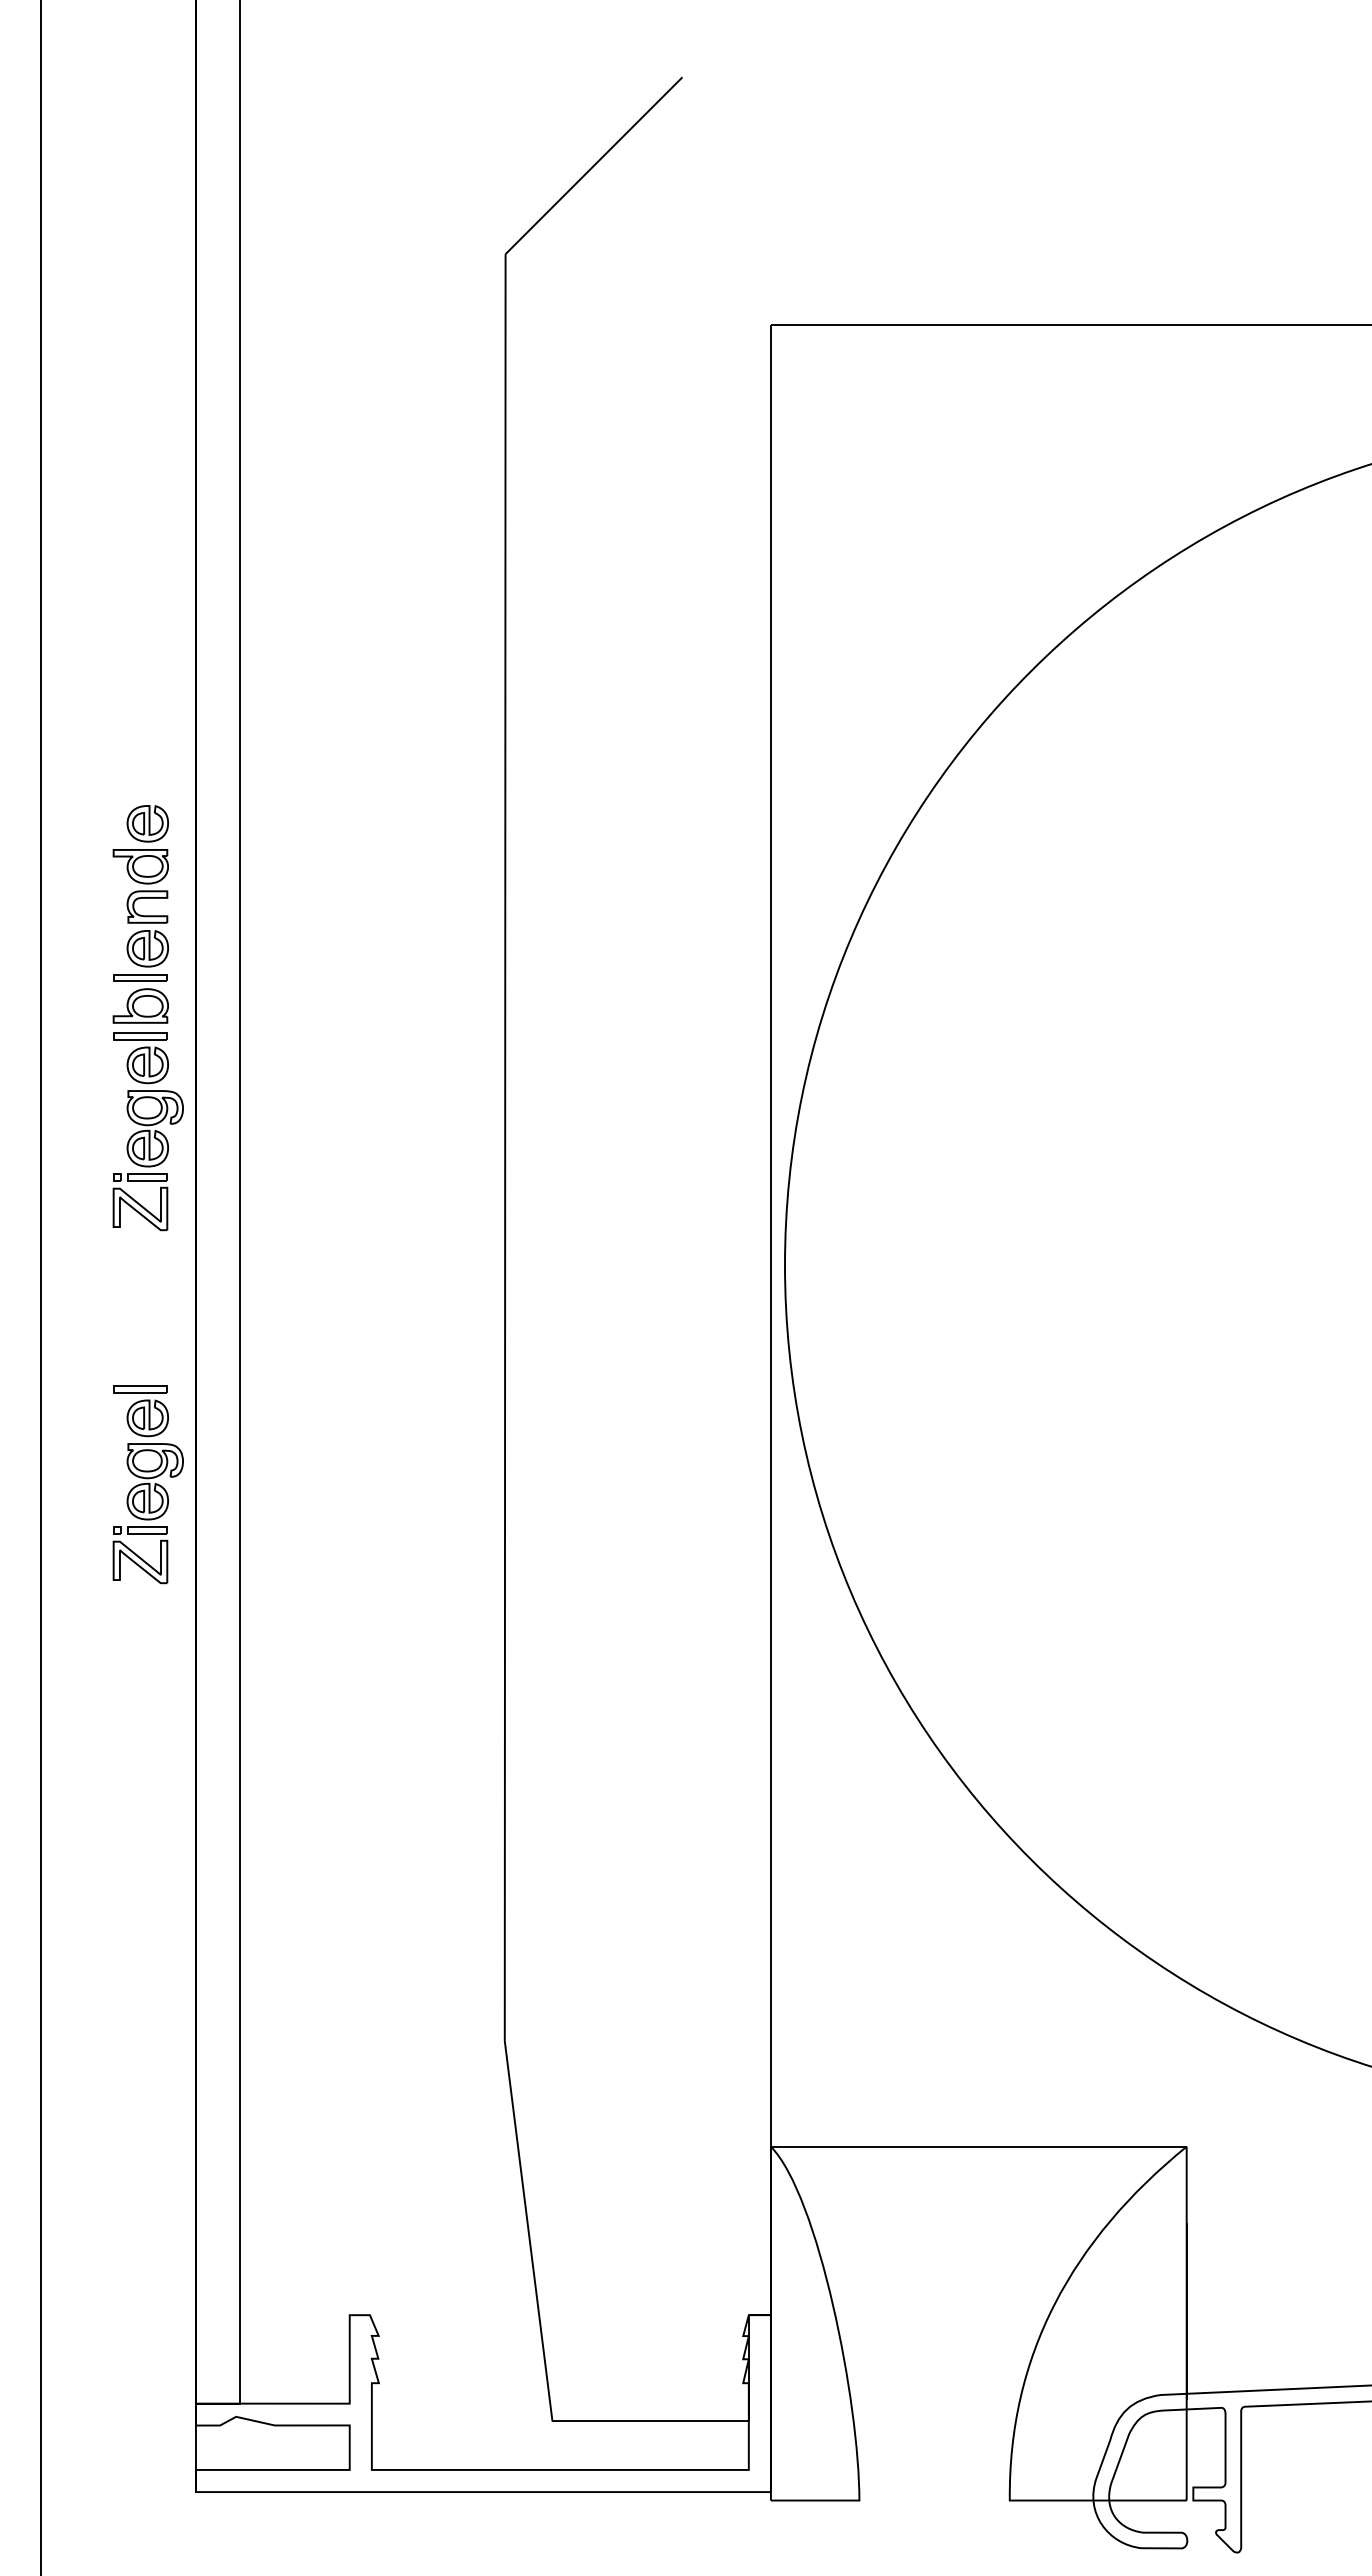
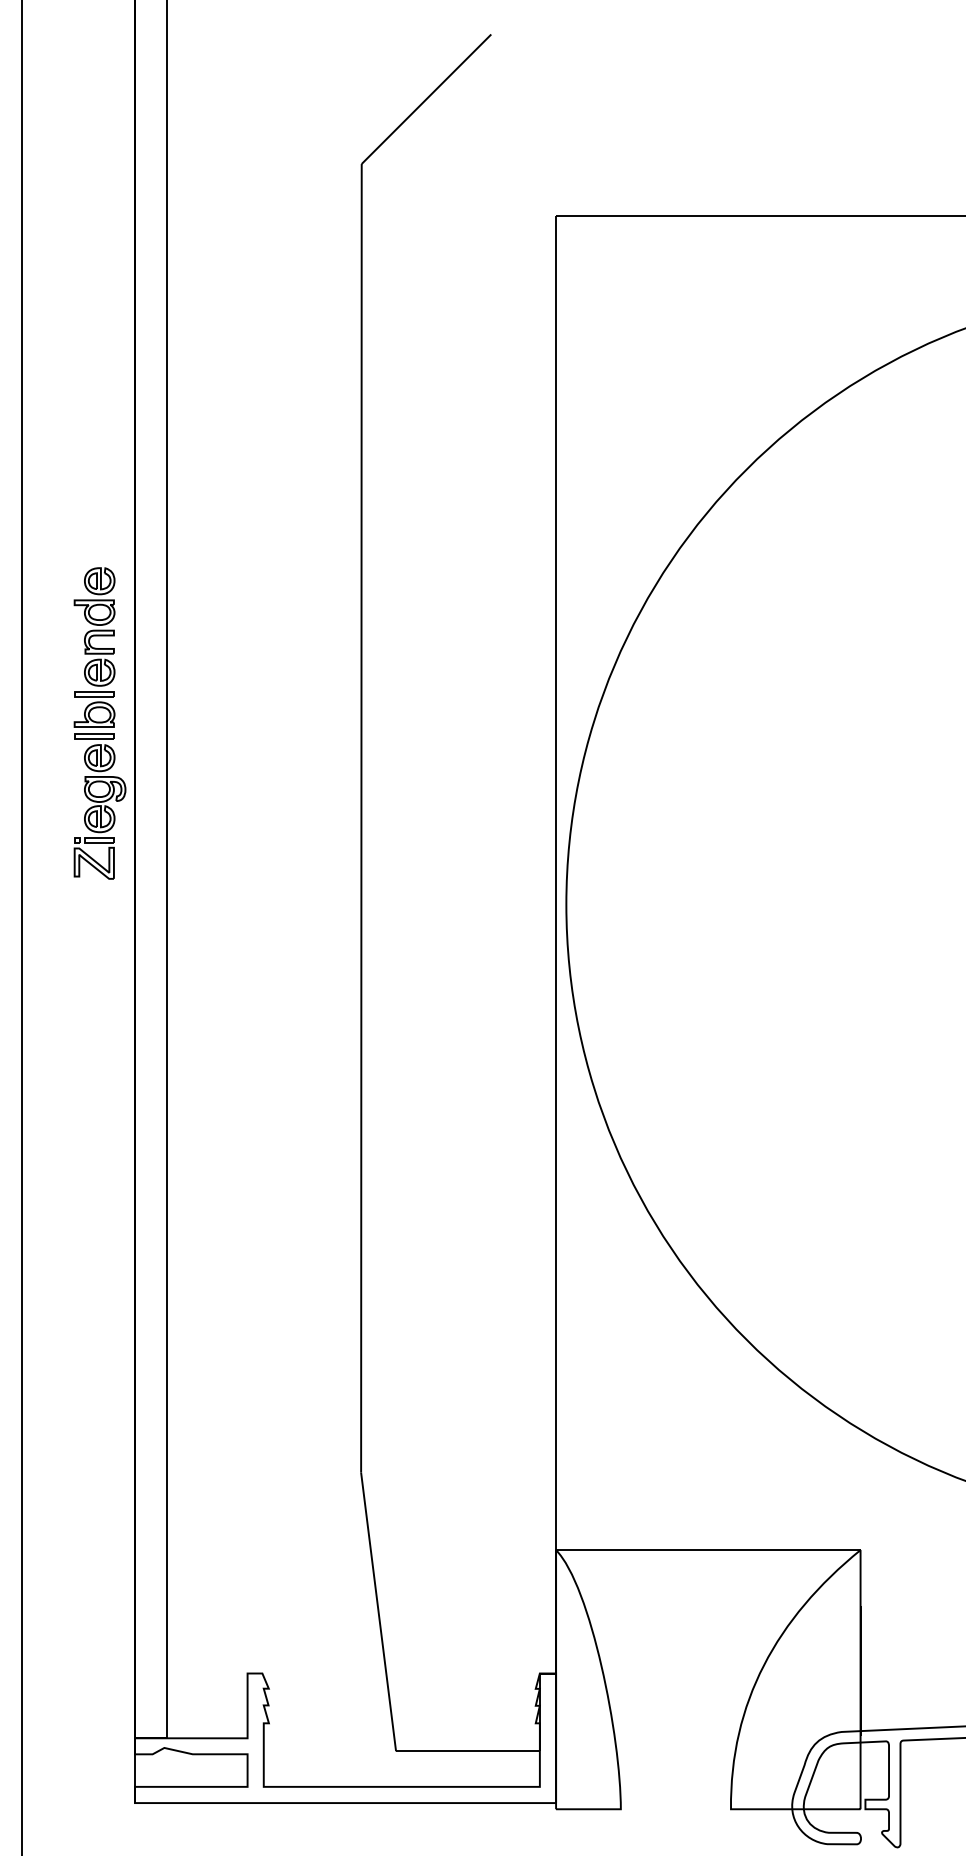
part: (147, 1484) -> (99, 1065), removed

